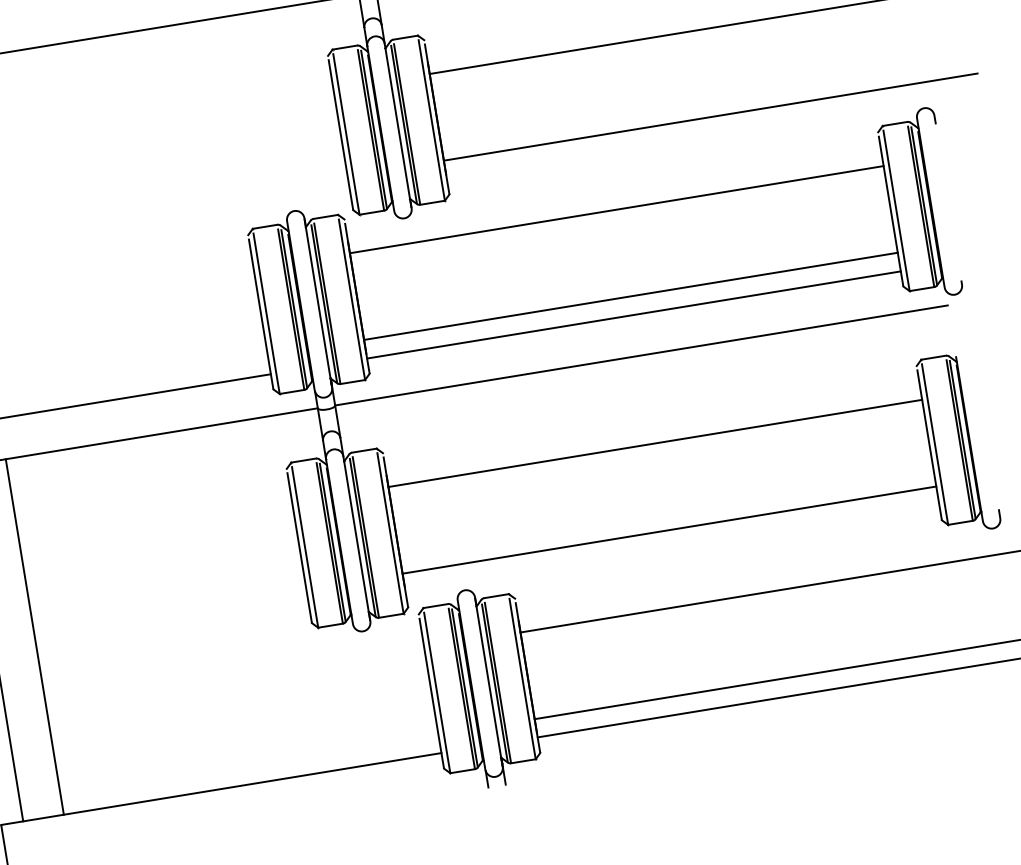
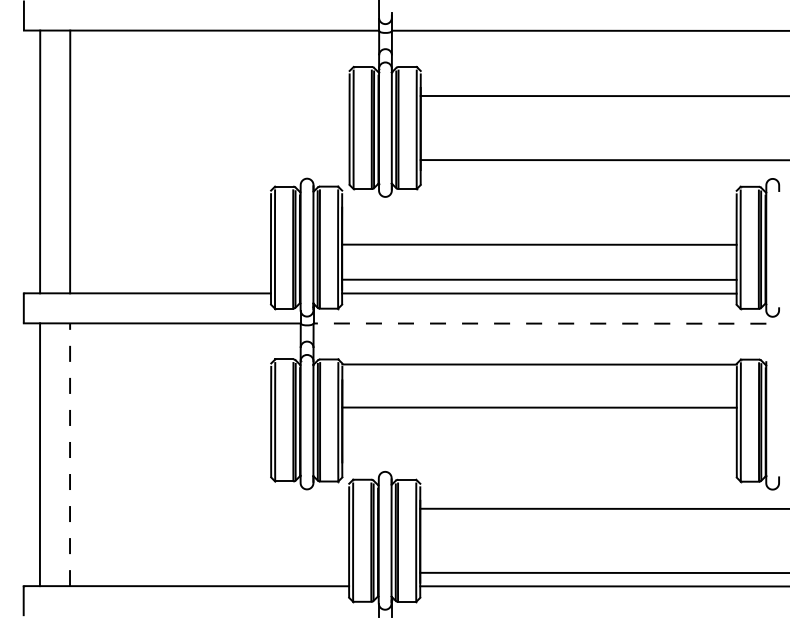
line: (616, 209) -> (539, 244), moved
line: (640, 355) -> (539, 323), solid -> dashed
line: (655, 443) -> (539, 364), moved
line: (669, 529) -> (539, 407), moved
line: (35, 636) -> (70, 454), solid -> dashed

